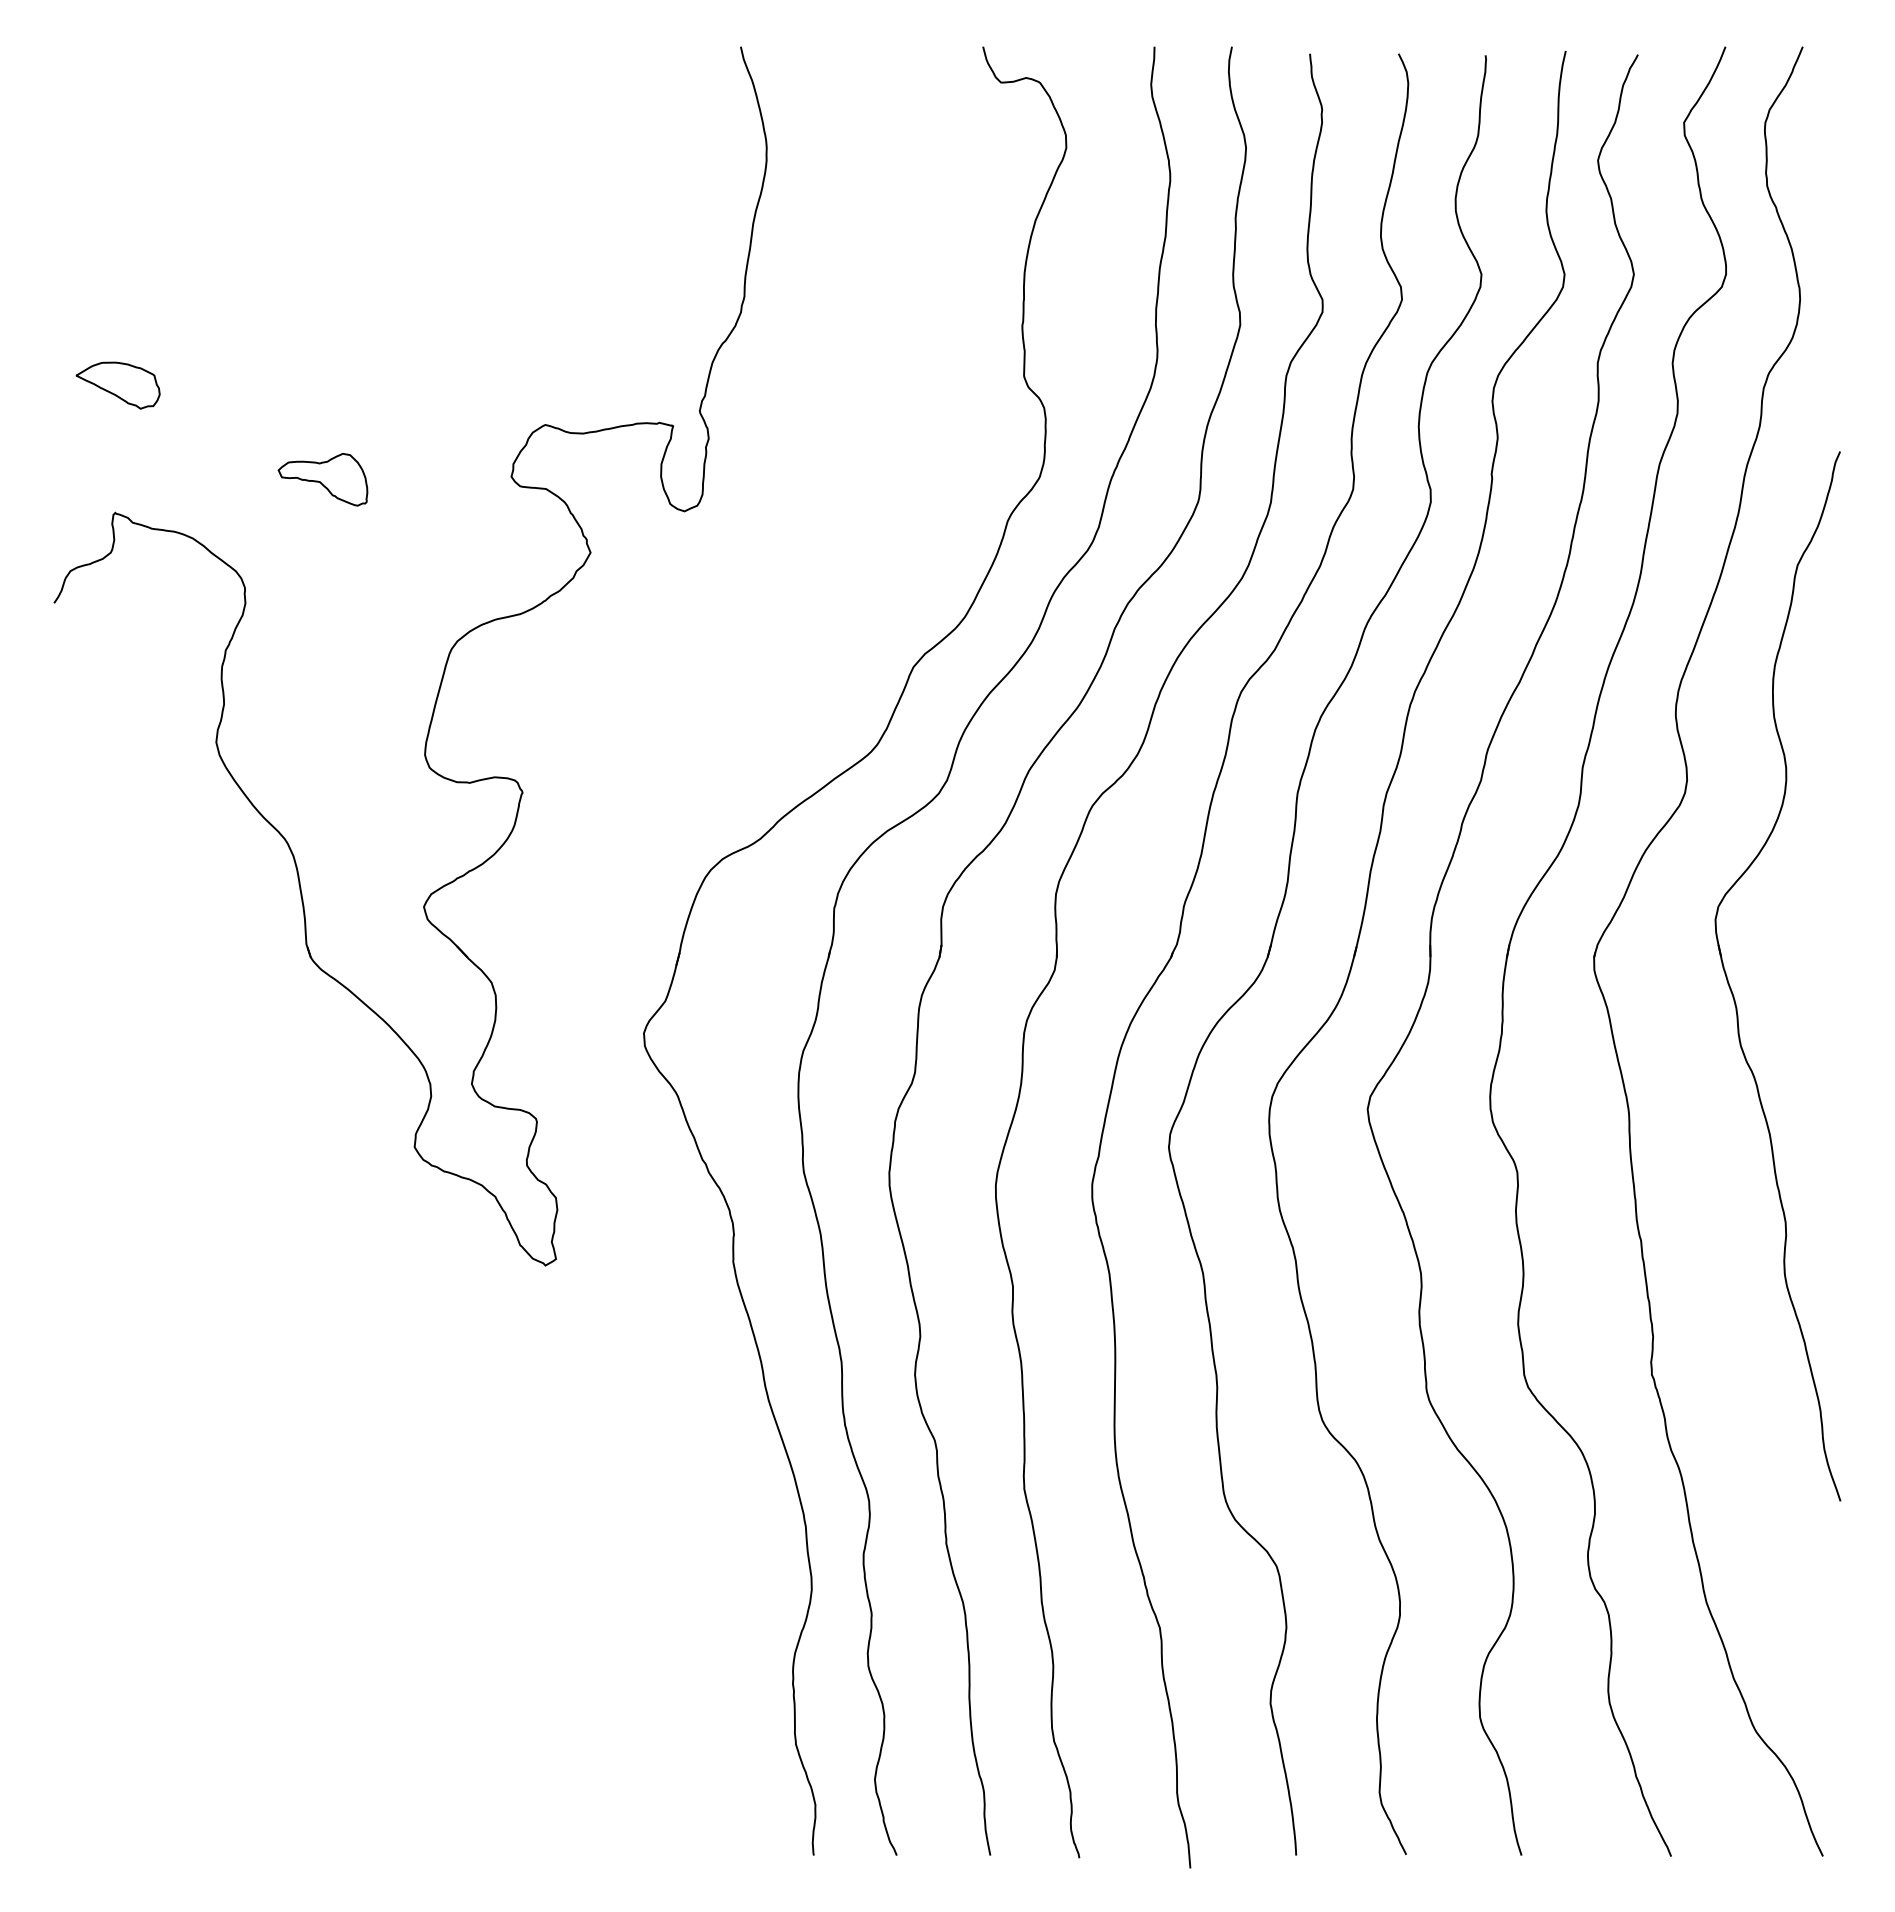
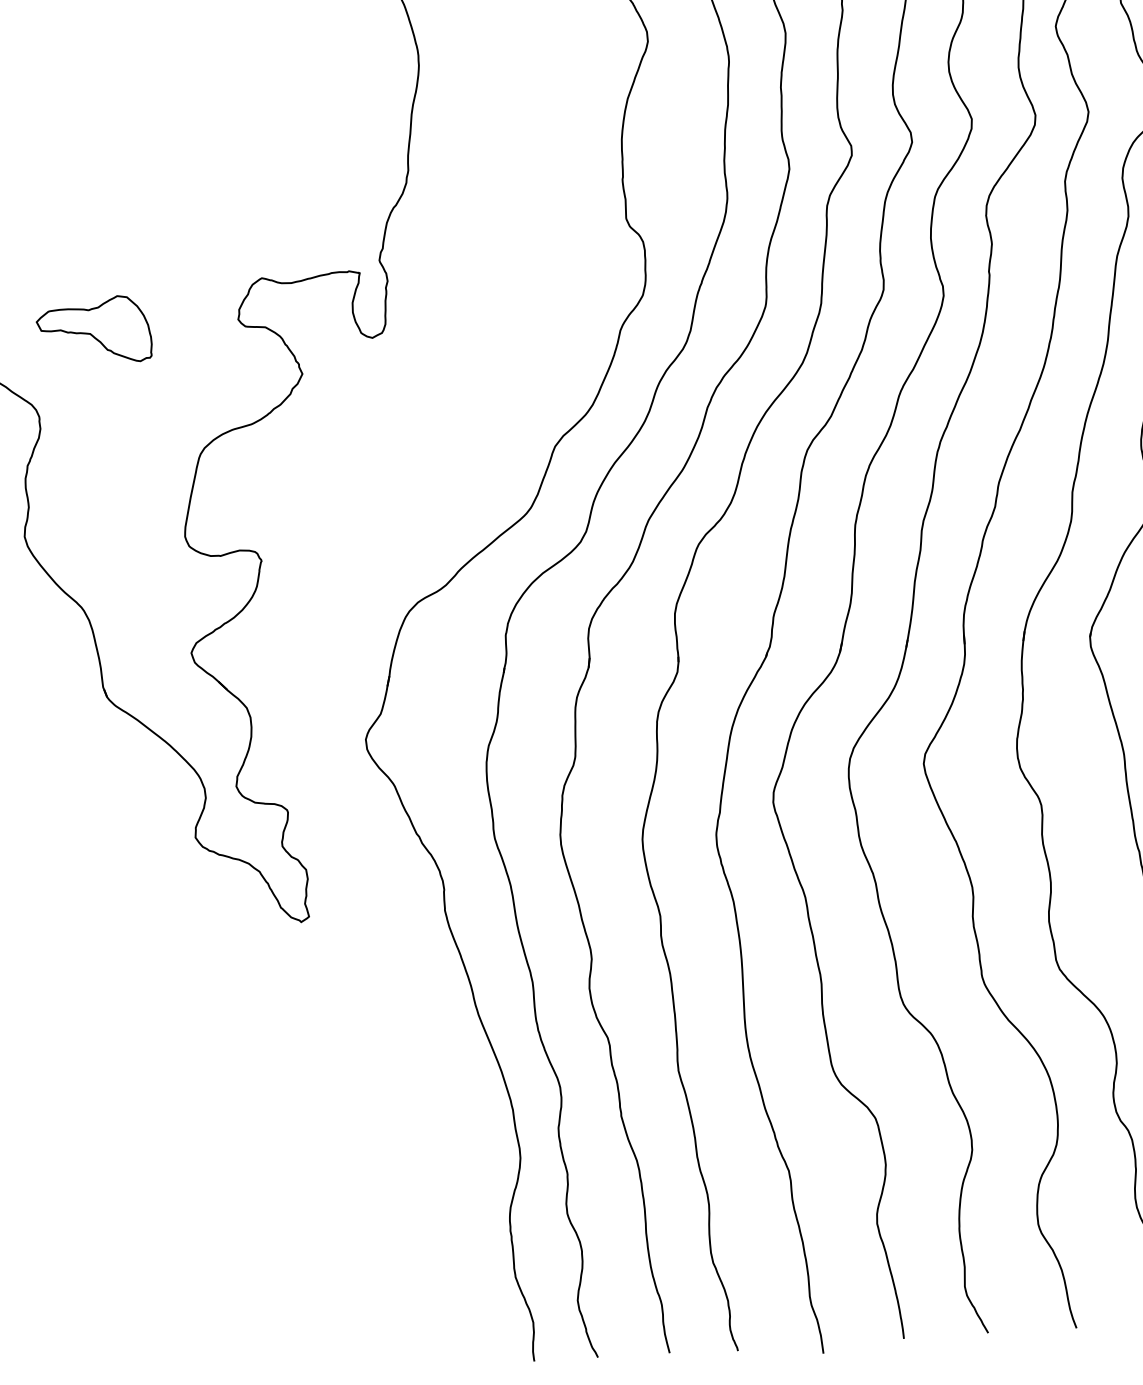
part: (322, 479) -> (93, 330), size x1.67

